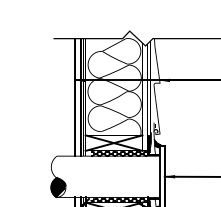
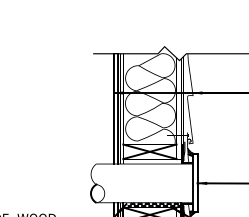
hatch: (118, 153) -> (154, 161), removed
hatch: (59, 187) -> (98, 193), removed

